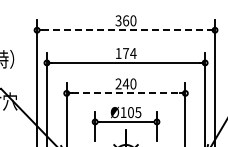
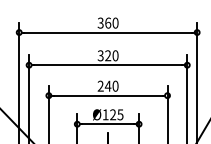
line: (126, 30) -> (108, 32), dashed -> solid
text: (125, 53) -> (107, 55), 174 -> 320
line: (126, 93) -> (108, 95), dashed -> solid
text: (130, 112) -> (112, 114), Ø105 -> Ø125

